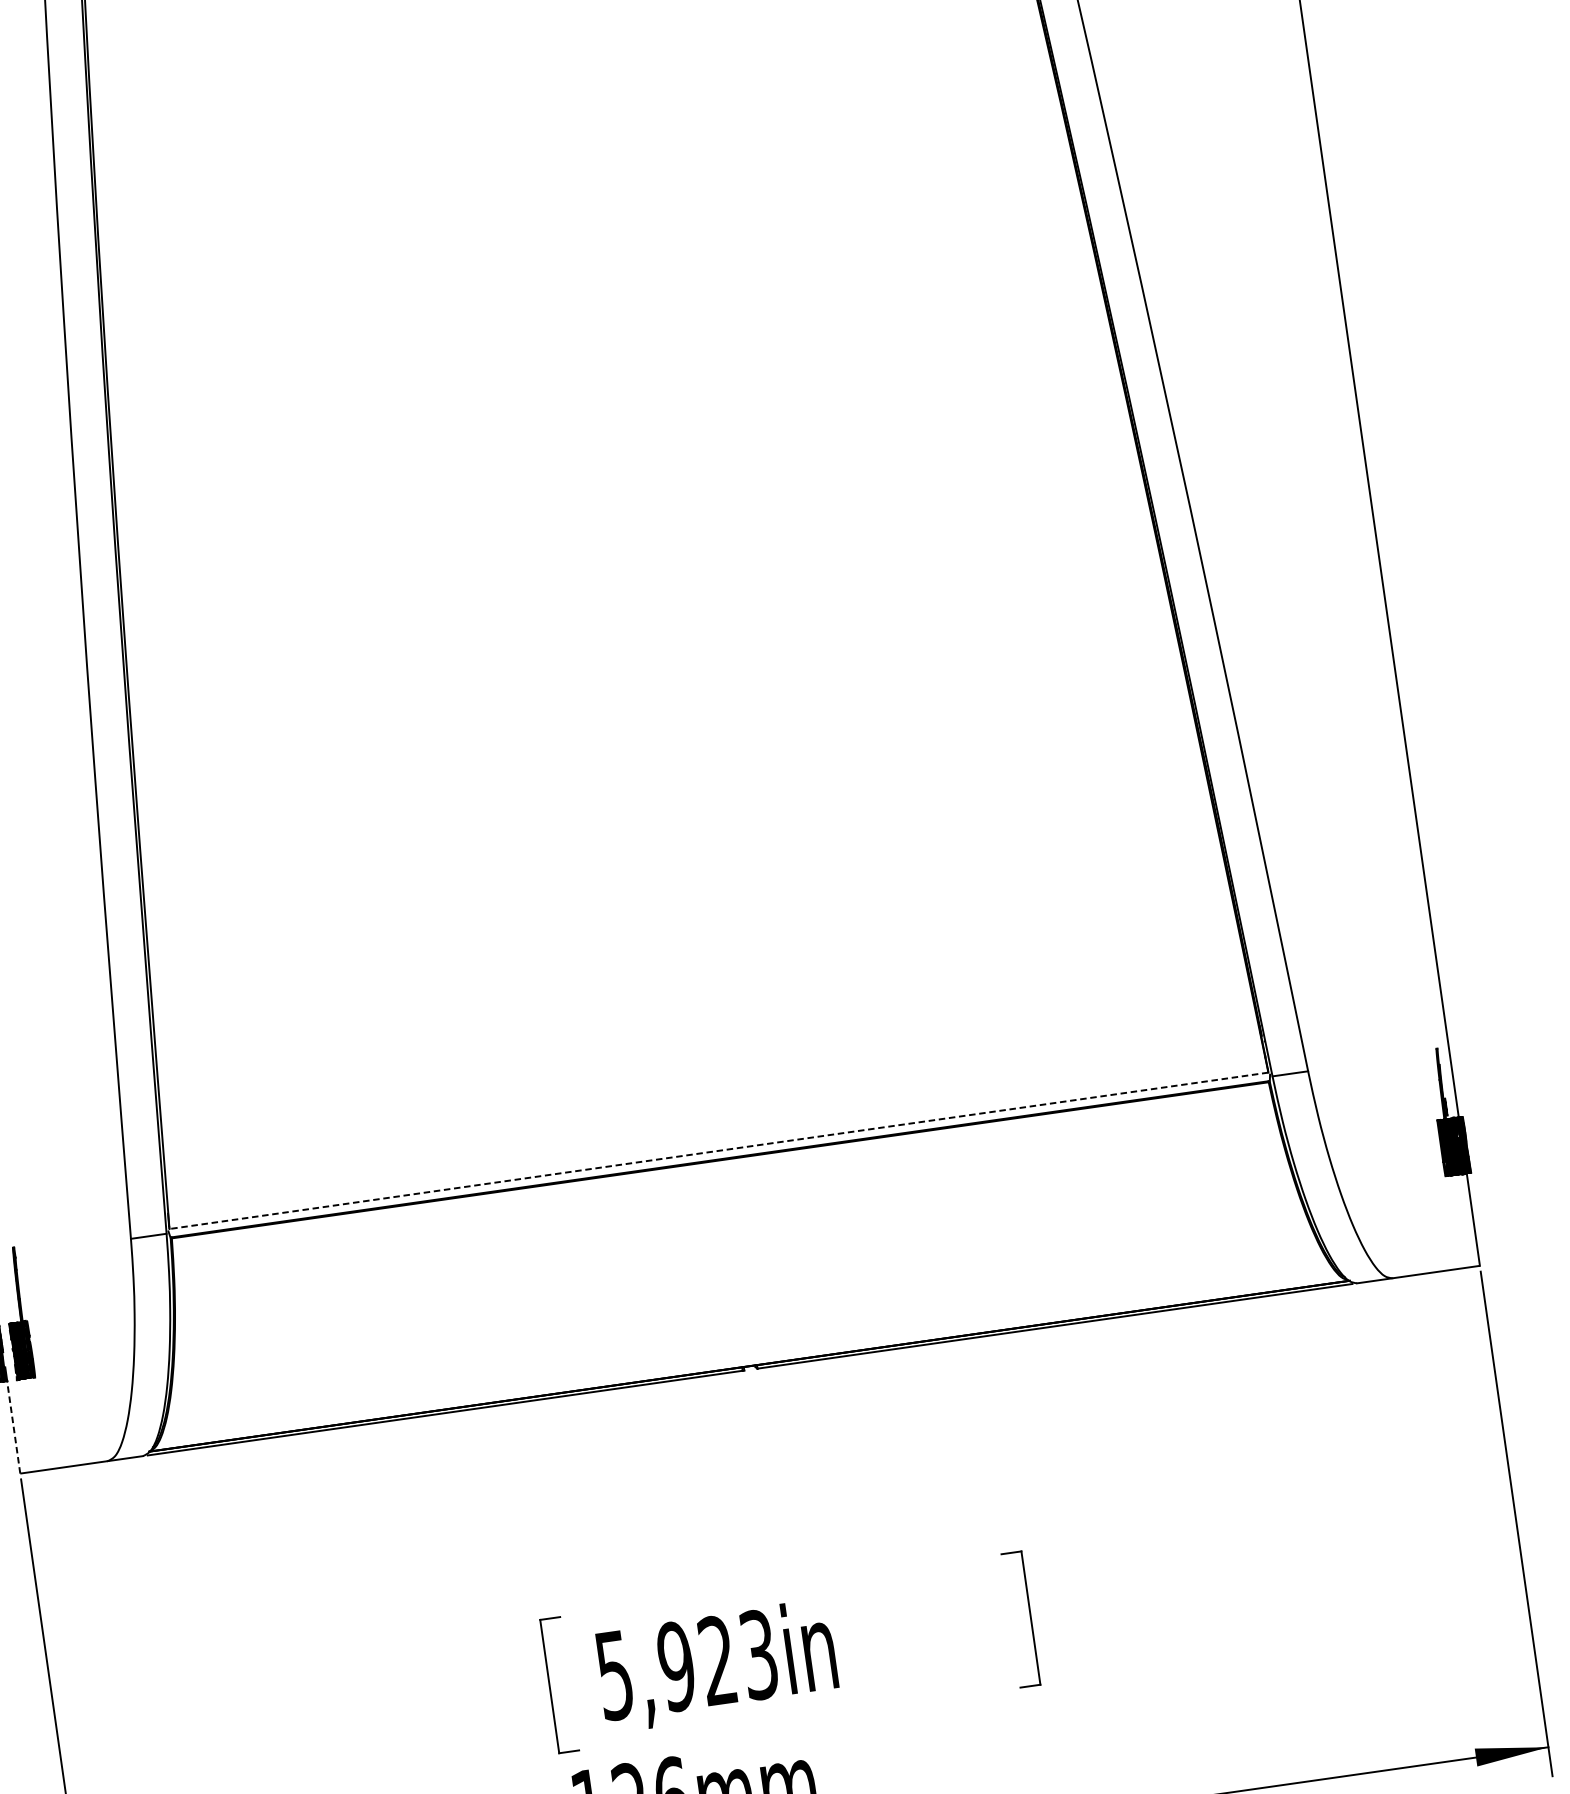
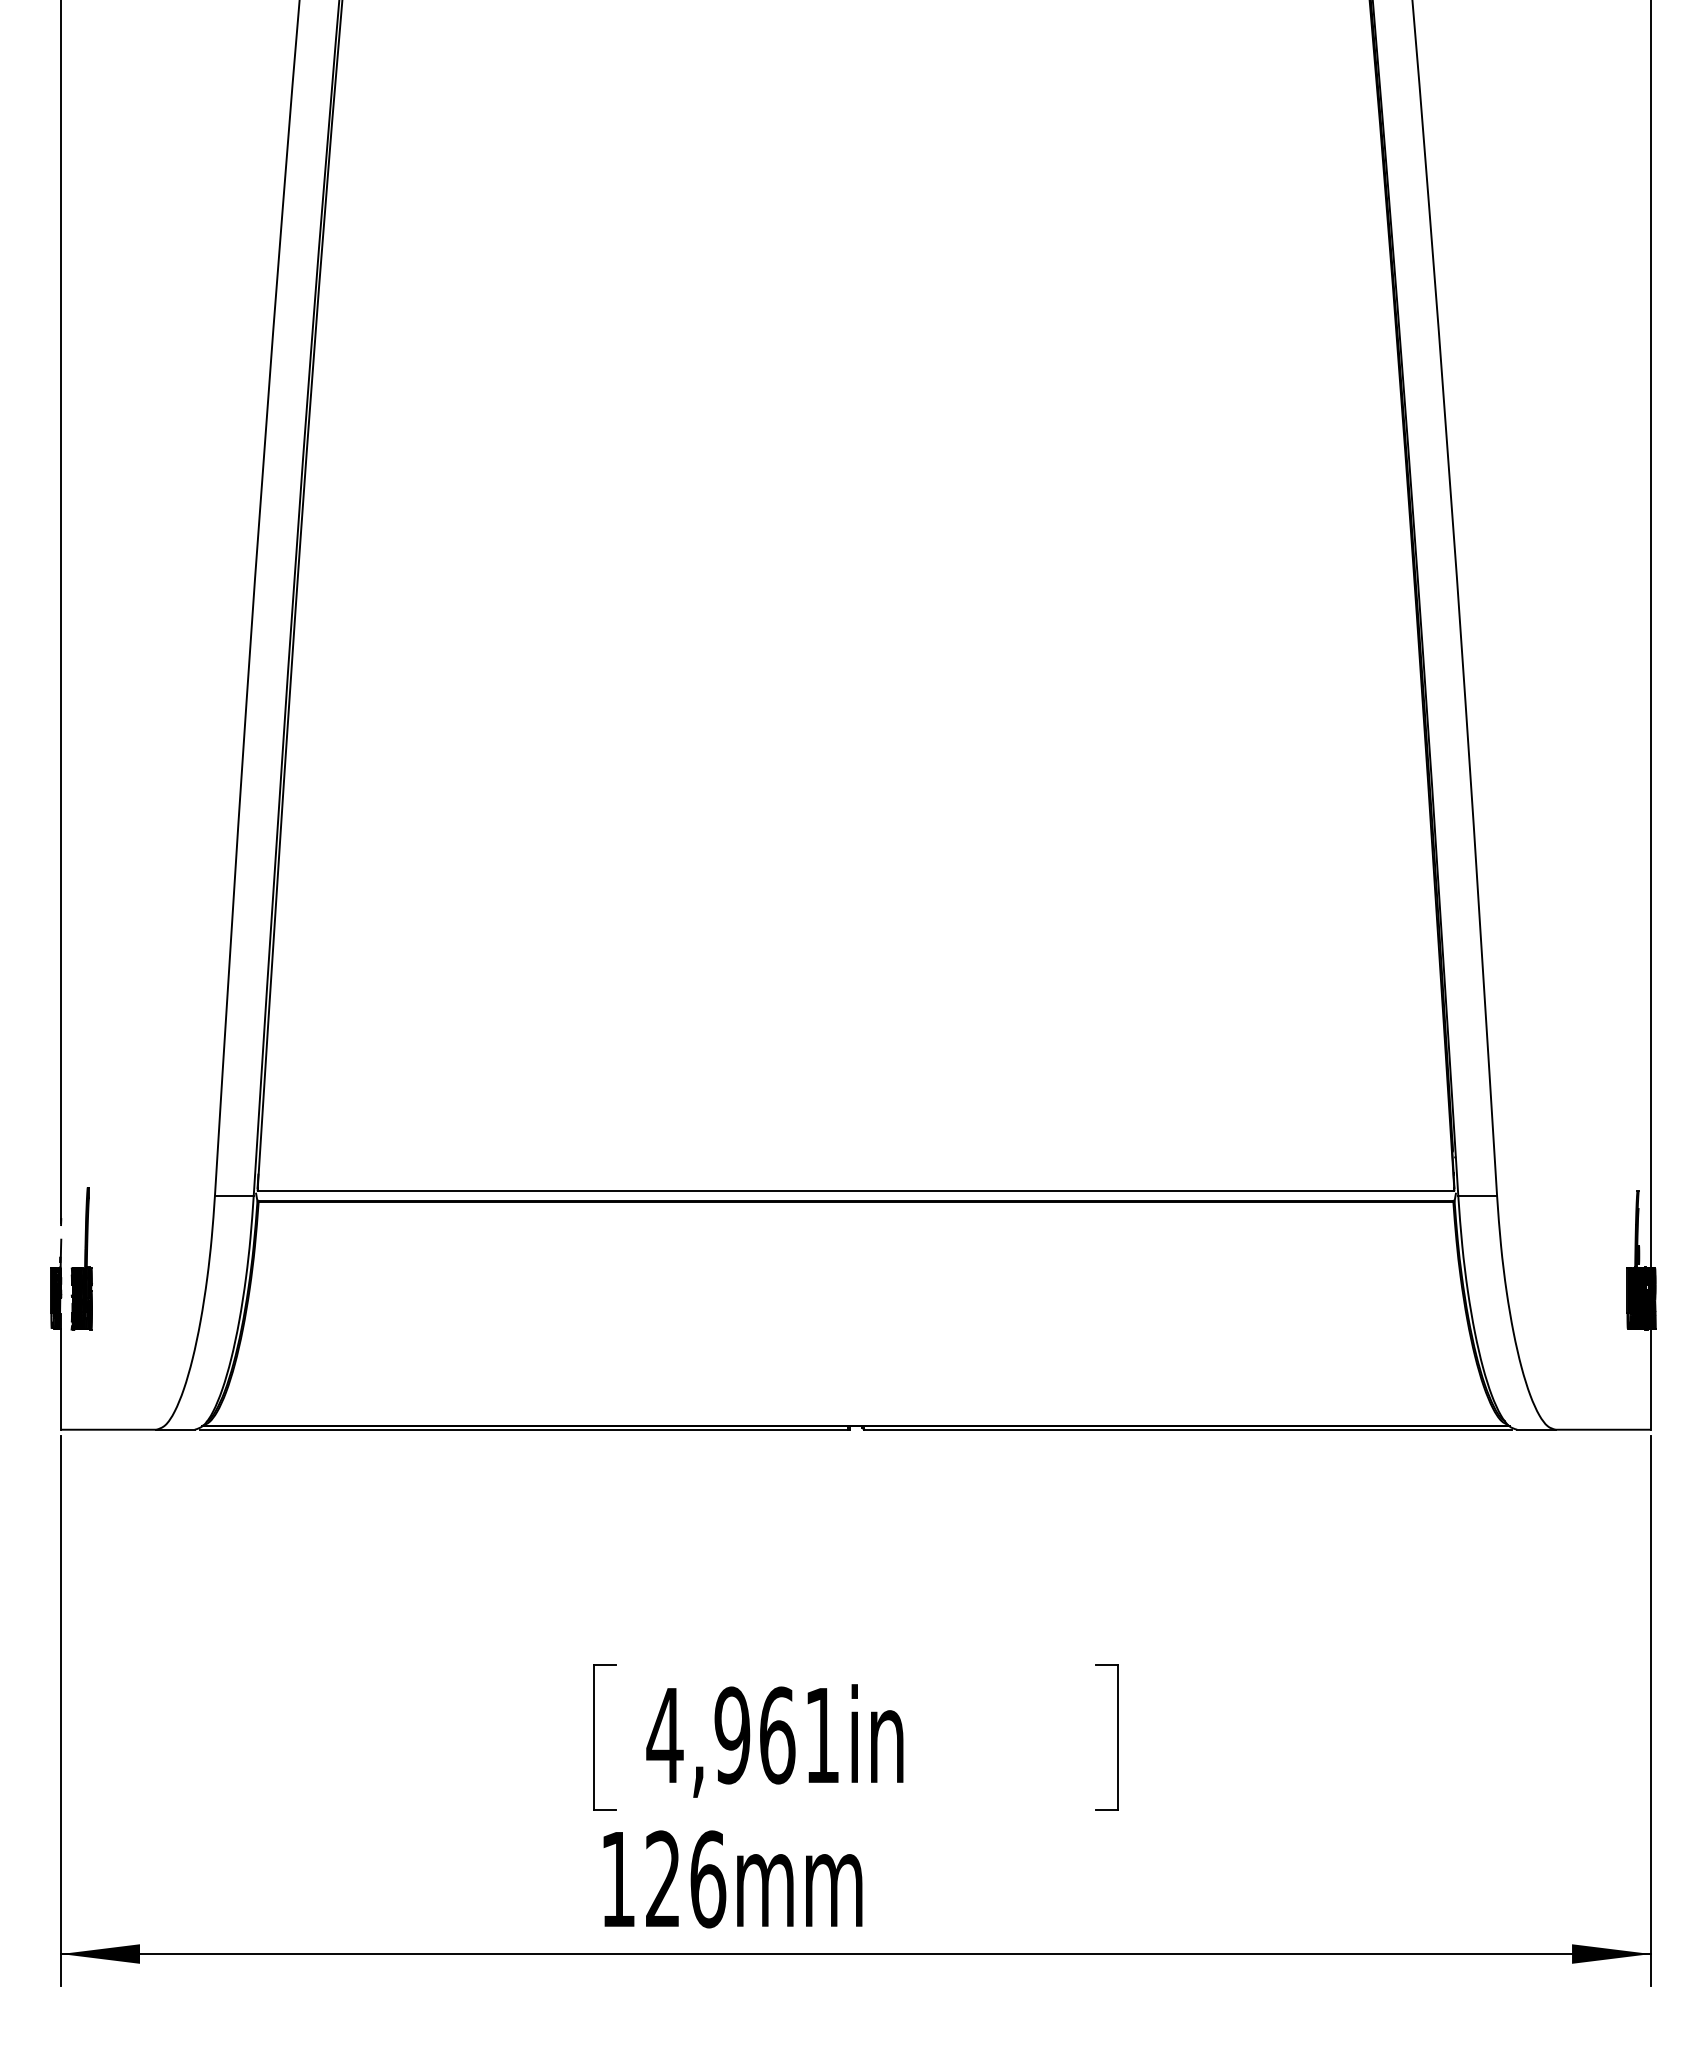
line: (718, 1151) -> (855, 1191), dashed -> solid
line: (13, 1426) -> (61, 1378), dashed -> solid
text: (685, 1665) -> (742, 1735), 5,923in -> 4,961in

